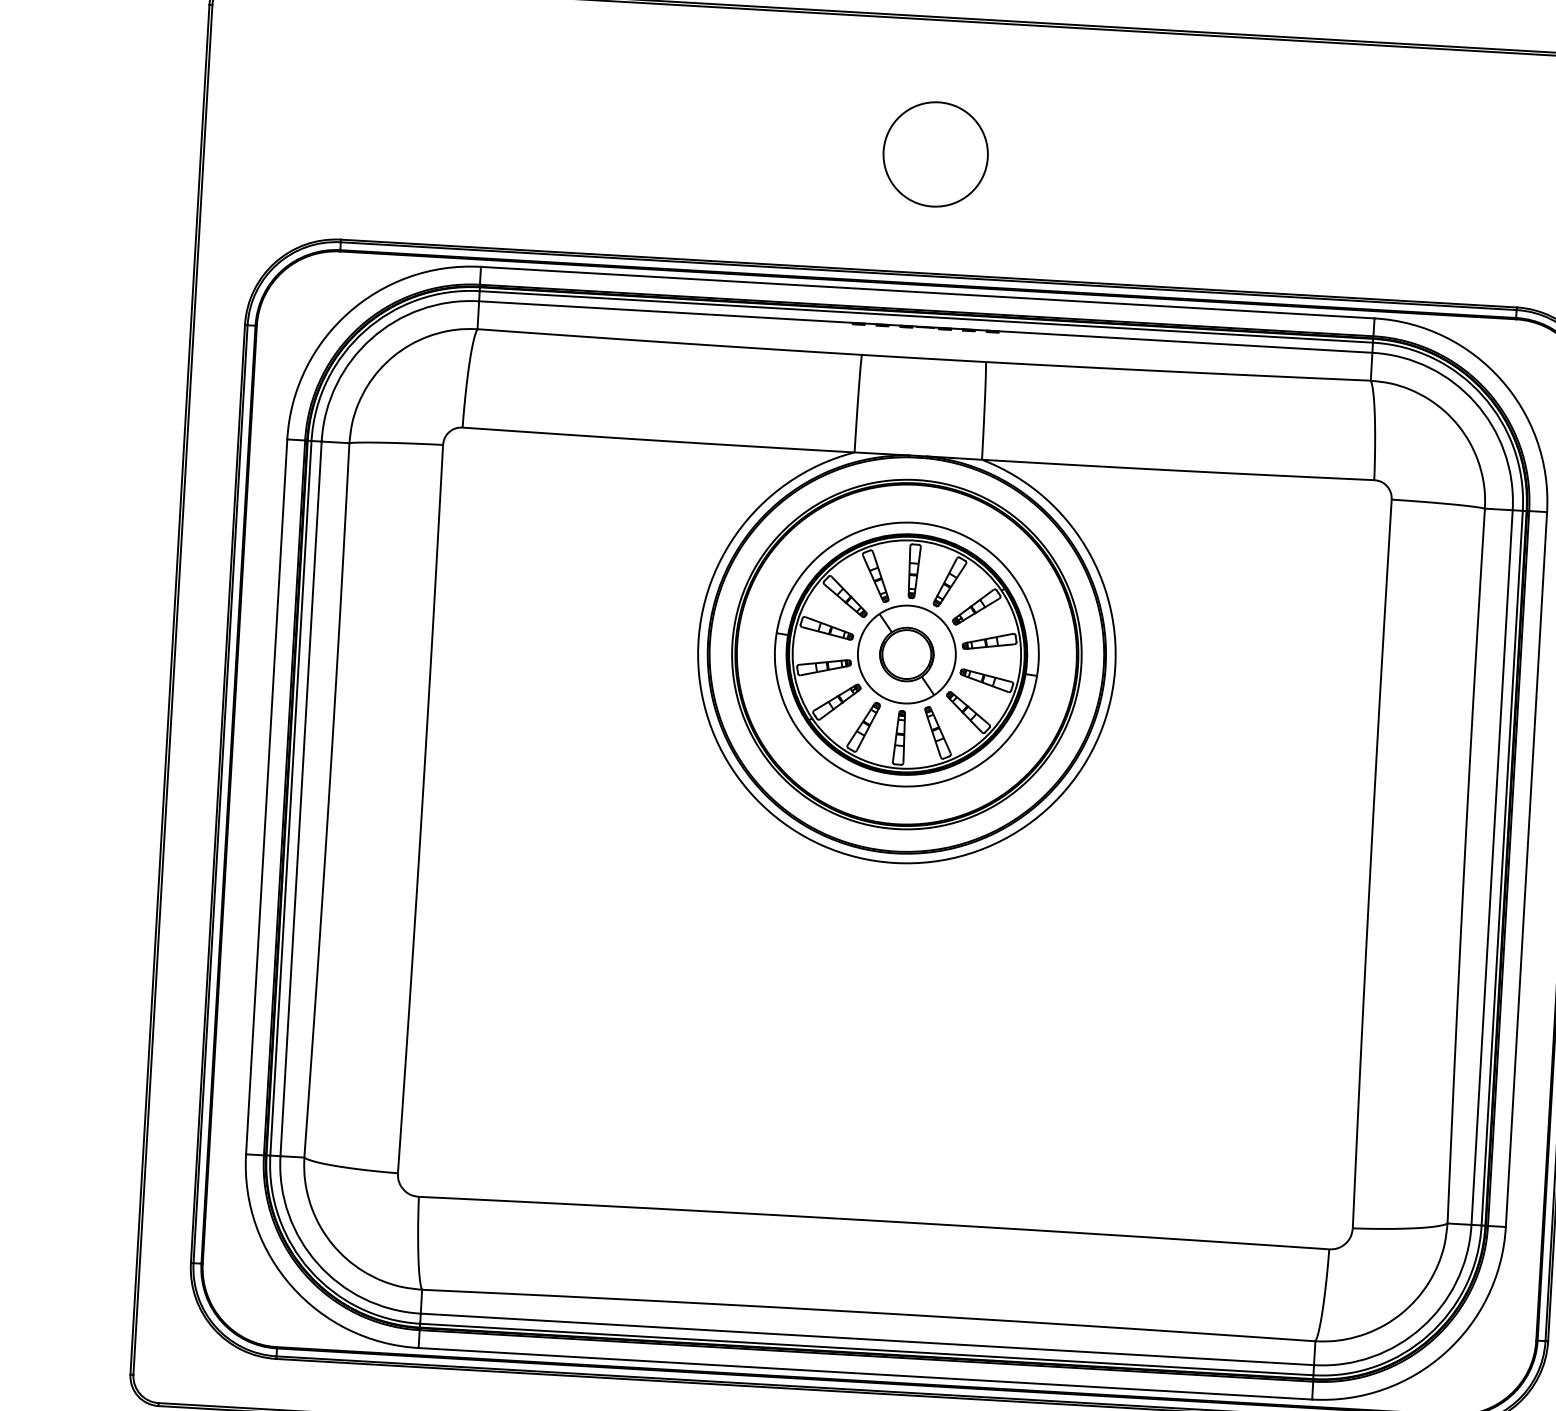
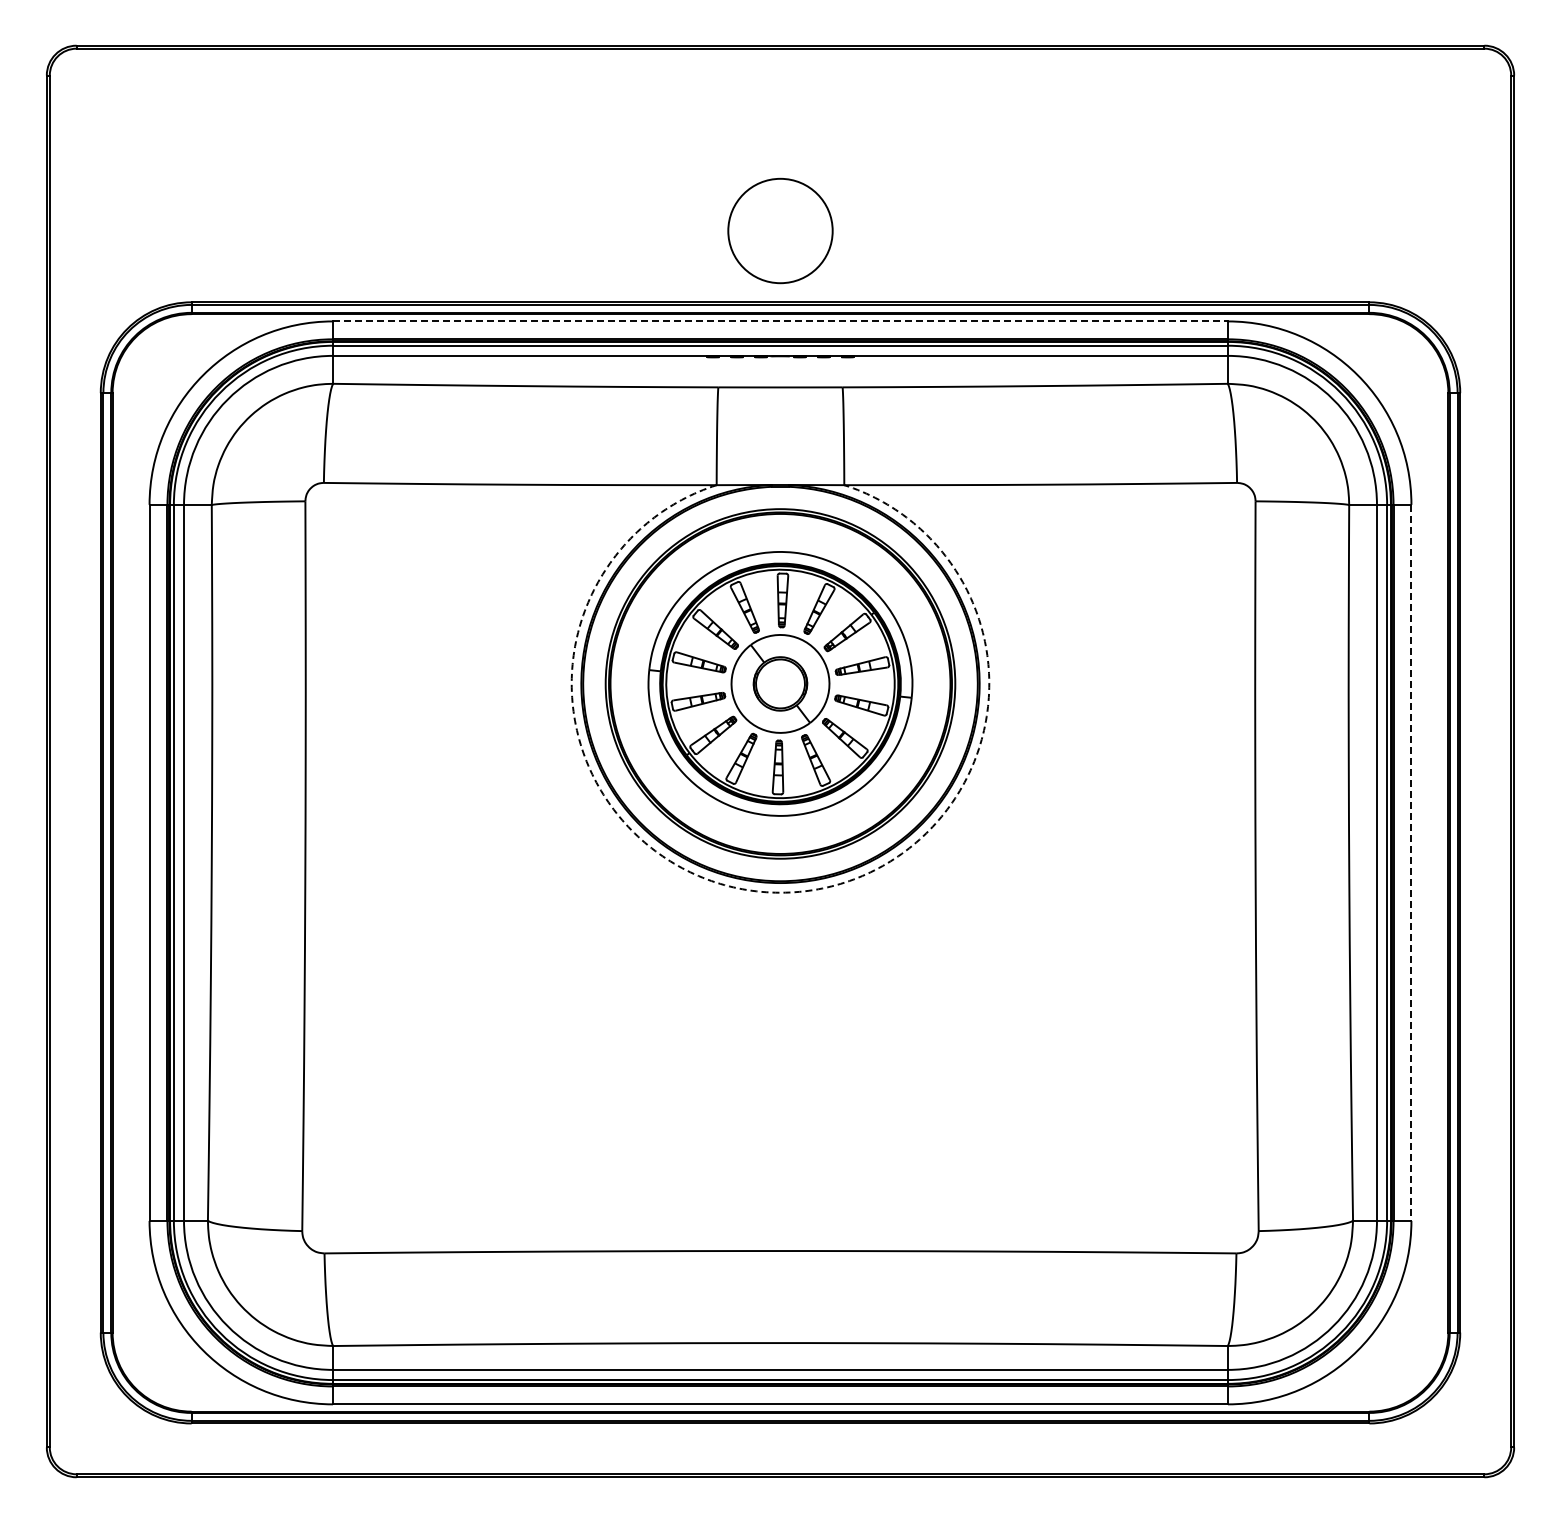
circle: (935, 153) -> (780, 230), moved
line: (927, 292) -> (780, 321), solid -> dashed
arc: (894, 862) -> (780, 892), solid -> dashed
line: (1526, 870) -> (1411, 863), solid -> dashed

